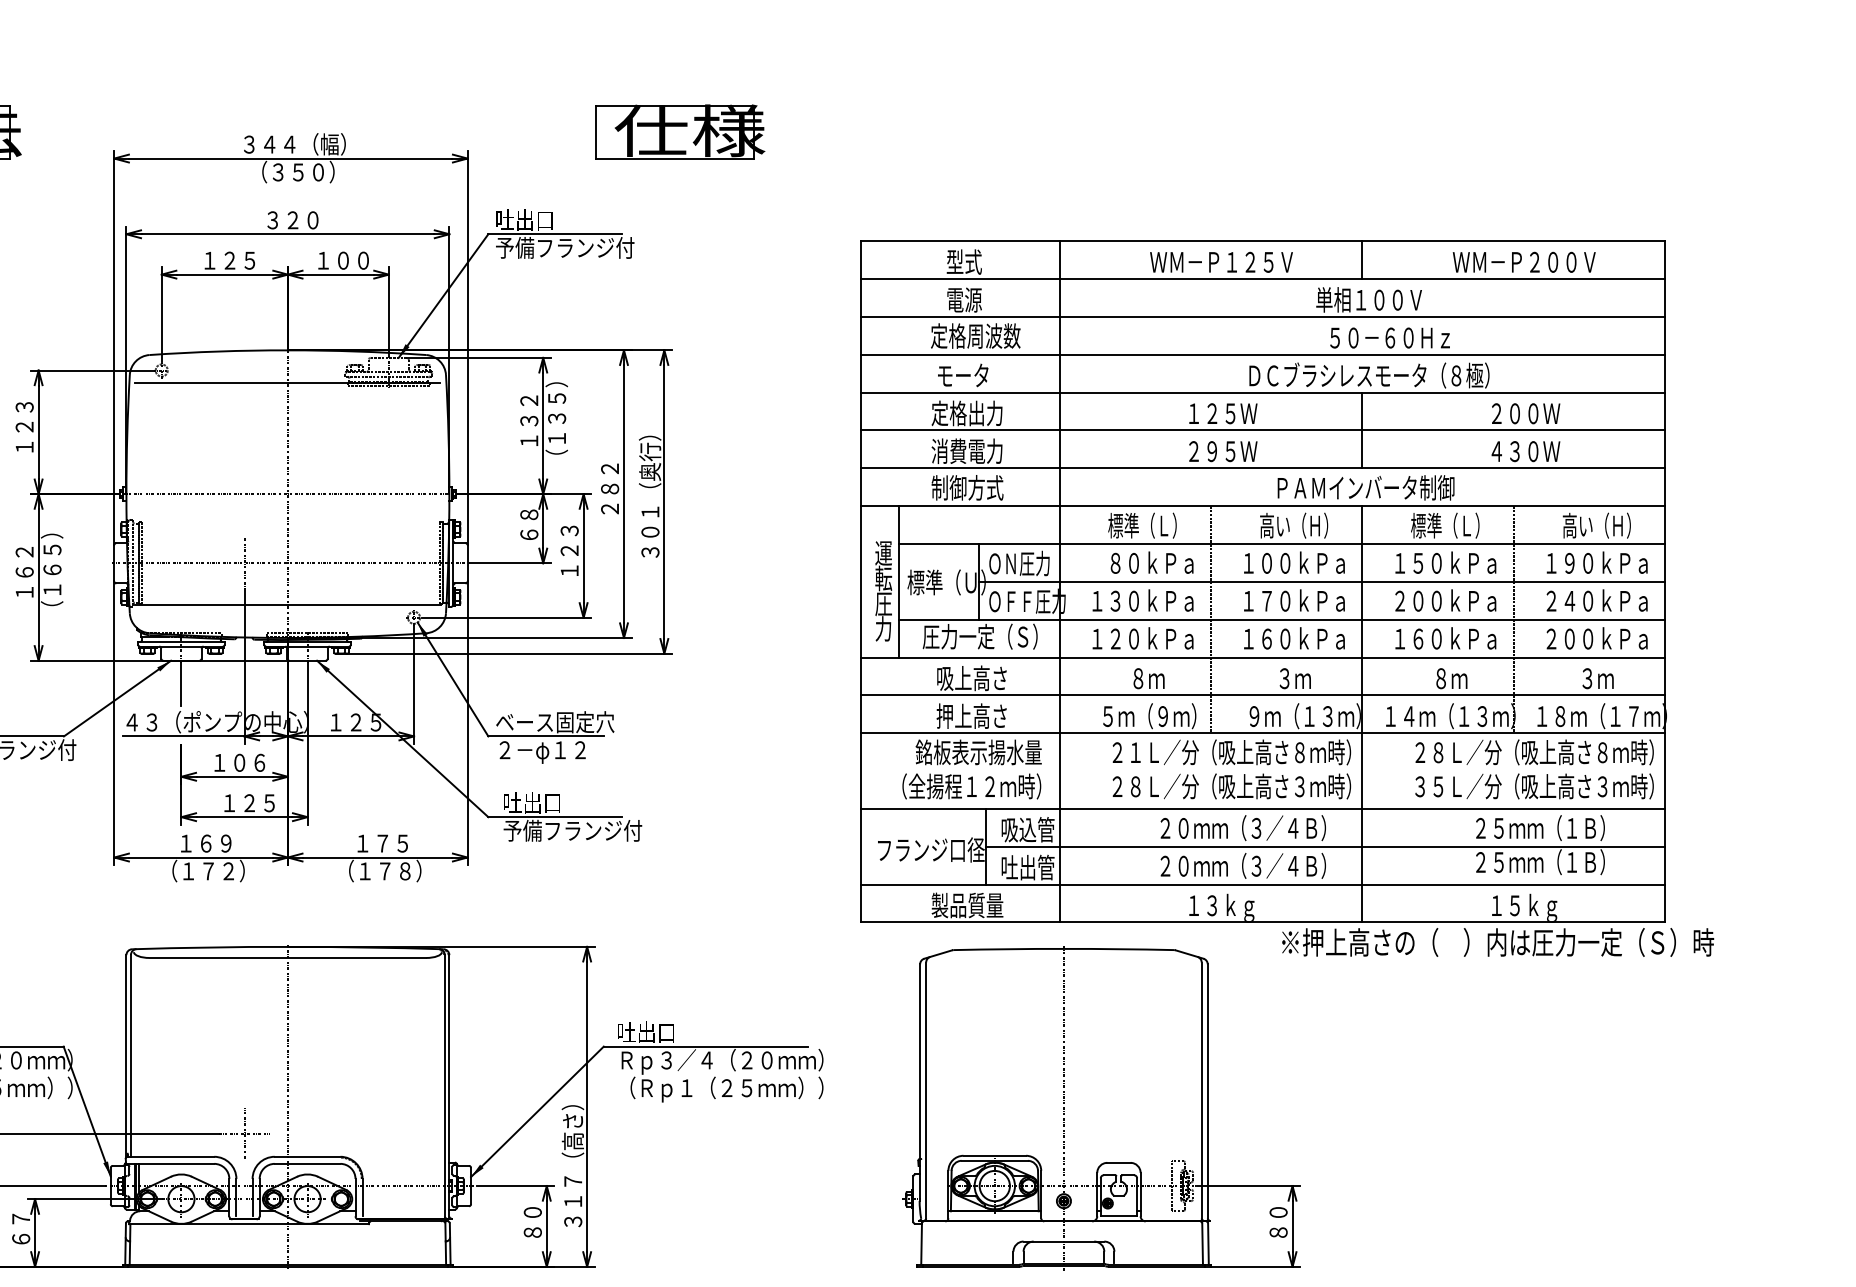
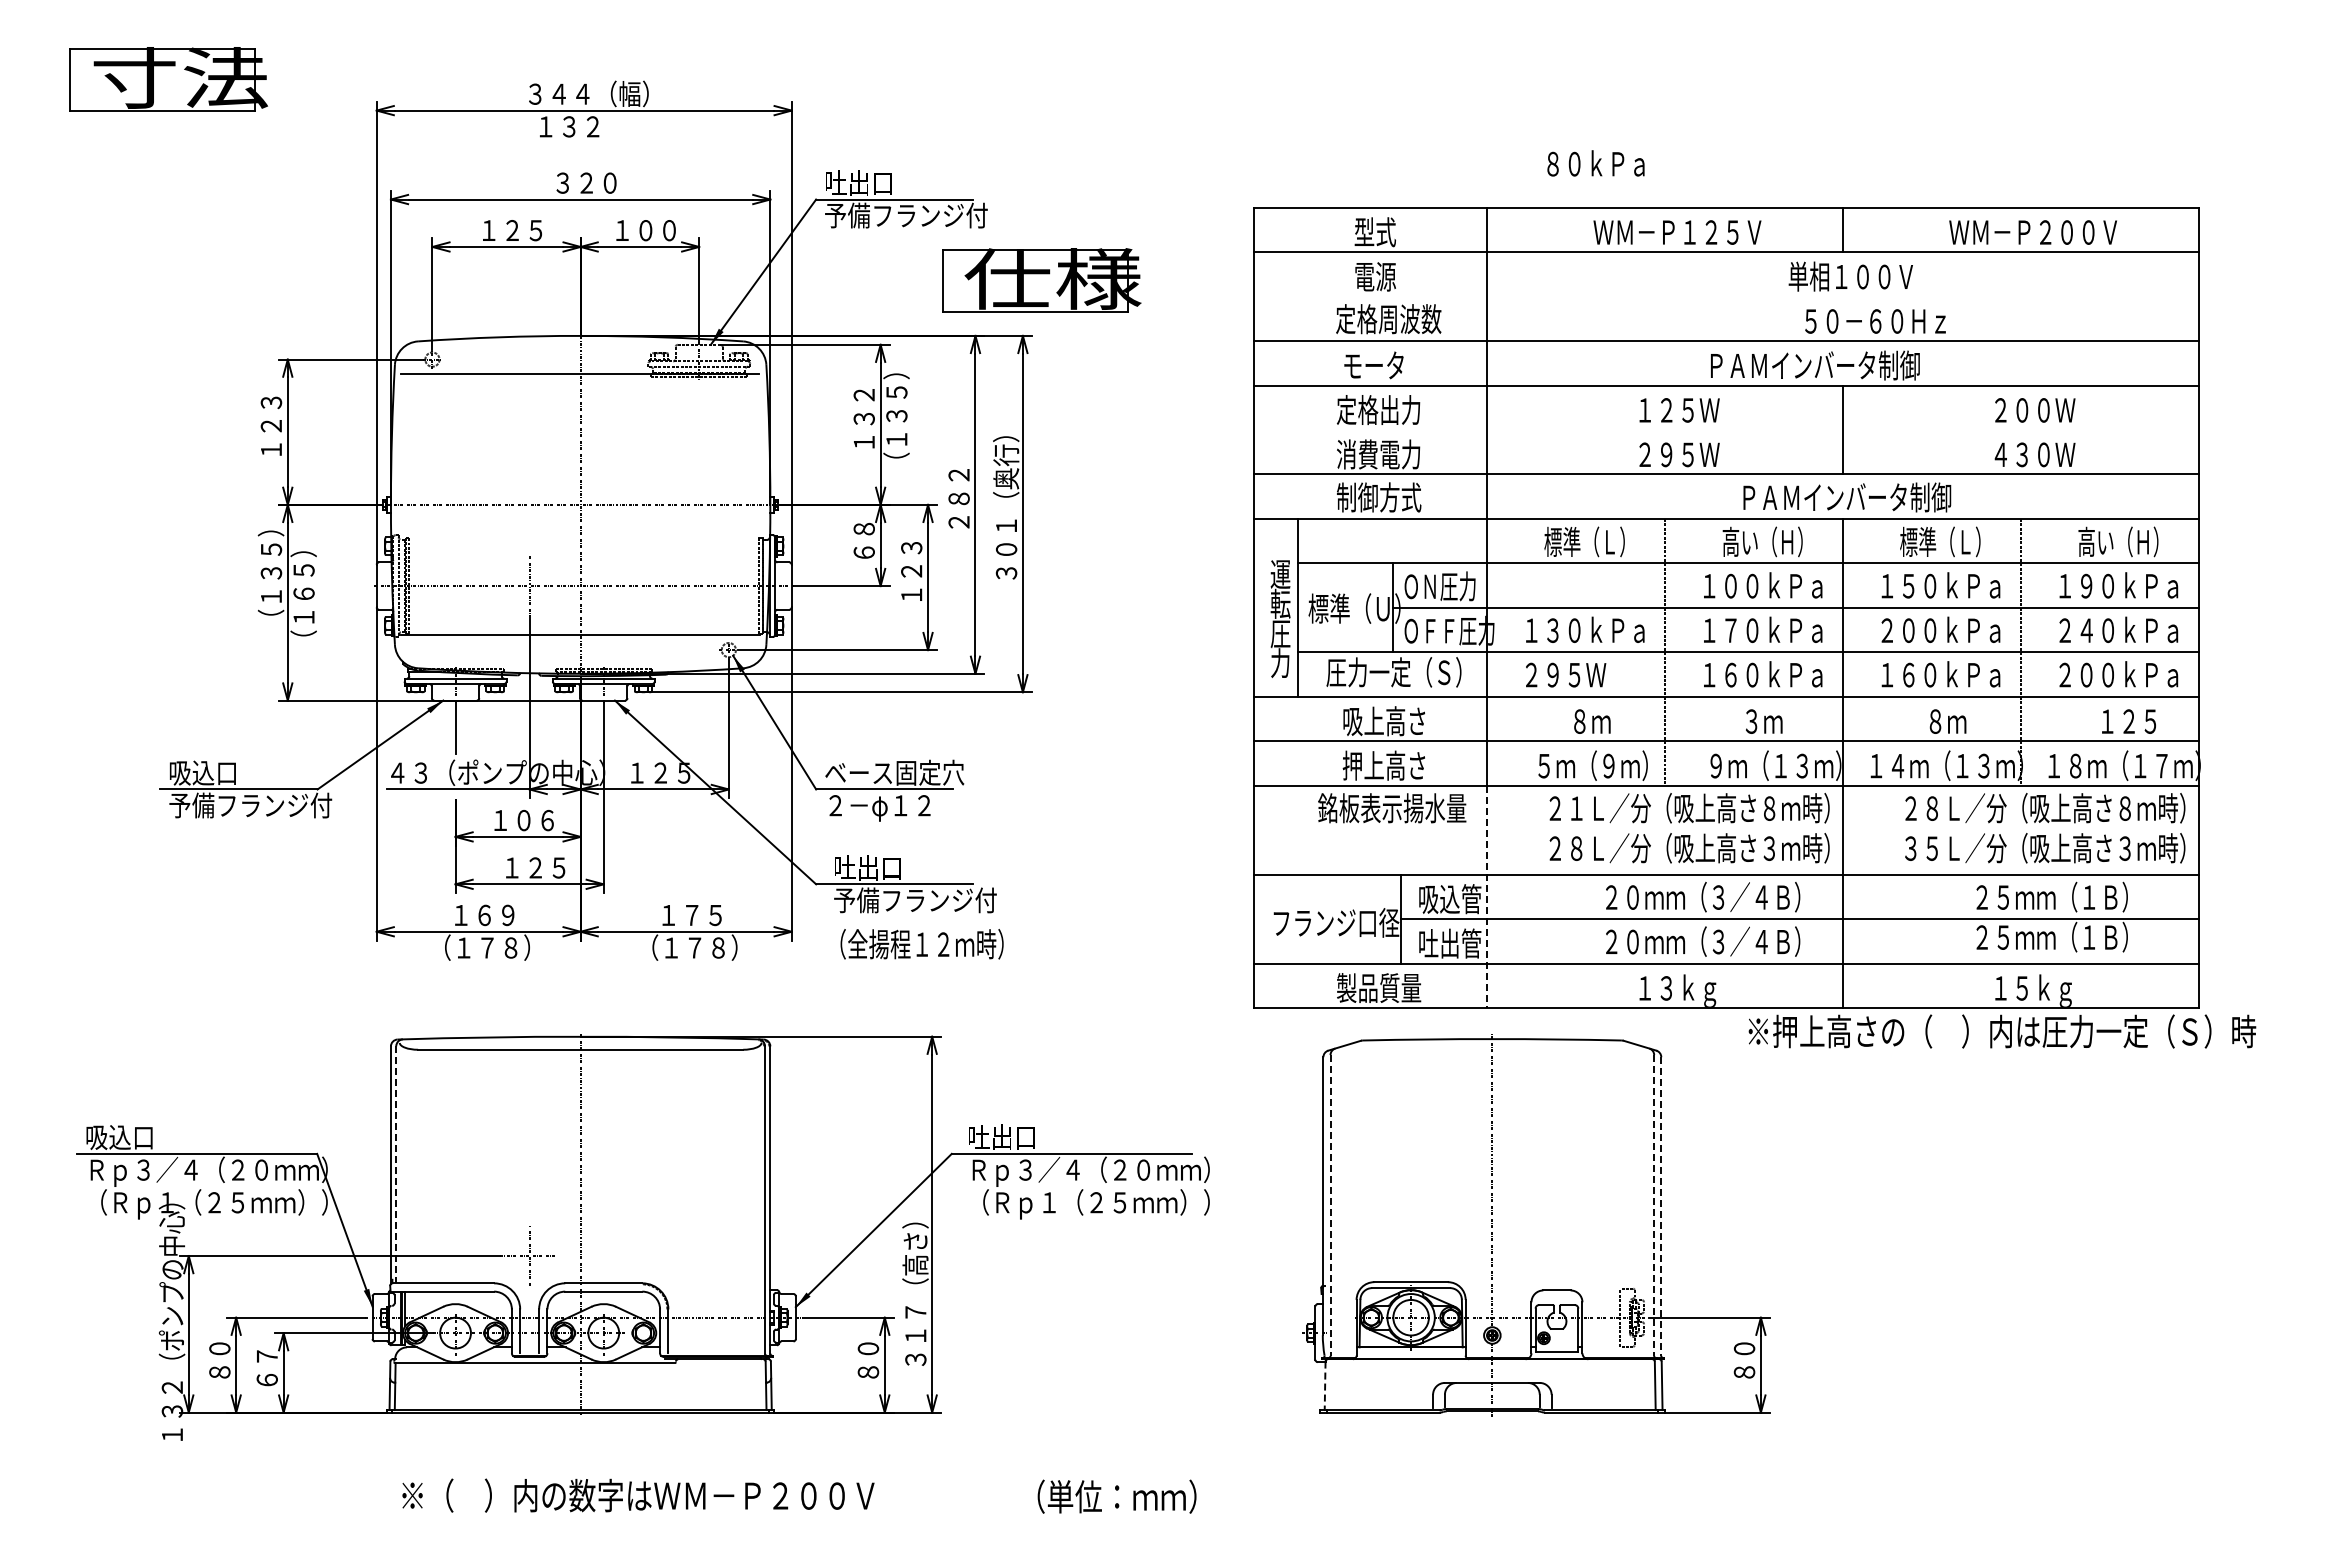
part: (680, 132) -> (1041, 280), moved
text: (293, 172) -> (587, 126), （３５０） -> １３２
line: (1263, 316) -> (1726, 296), removed
text: (1369, 375) -> (1851, 365), ＤＣブラシレスモータ（８極） -> ＰＡＭインバータ制御
line: (1263, 430) -> (1726, 430), removed
text: (23, 556) -> (270, 578), １６２ -> （１３５）
text: (1151, 562) -> (1595, 163), moved
text: (1143, 638) -> (1585, 674), １２０ｋＰａ -> ２９５Ｗ
text: (1605, 678) -> (2128, 721), ３ｍ -> １２５
text: (971, 786) -> (921, 944), moved
line: (1059, 828) -> (1487, 897), solid -> dashed
text: (228, 870) -> (510, 947), （１７２） -> （１７８）
line: (131, 1055) -> (396, 1164), solid -> dashed
line: (926, 1091) -> (1330, 1206), solid -> dashed
line: (1201, 1091) -> (1654, 1206), solid -> dashed
line: (1207, 1092) -> (1661, 1207), solid -> dashed
line: (921, 1244) -> (1325, 1386), solid -> dashed

